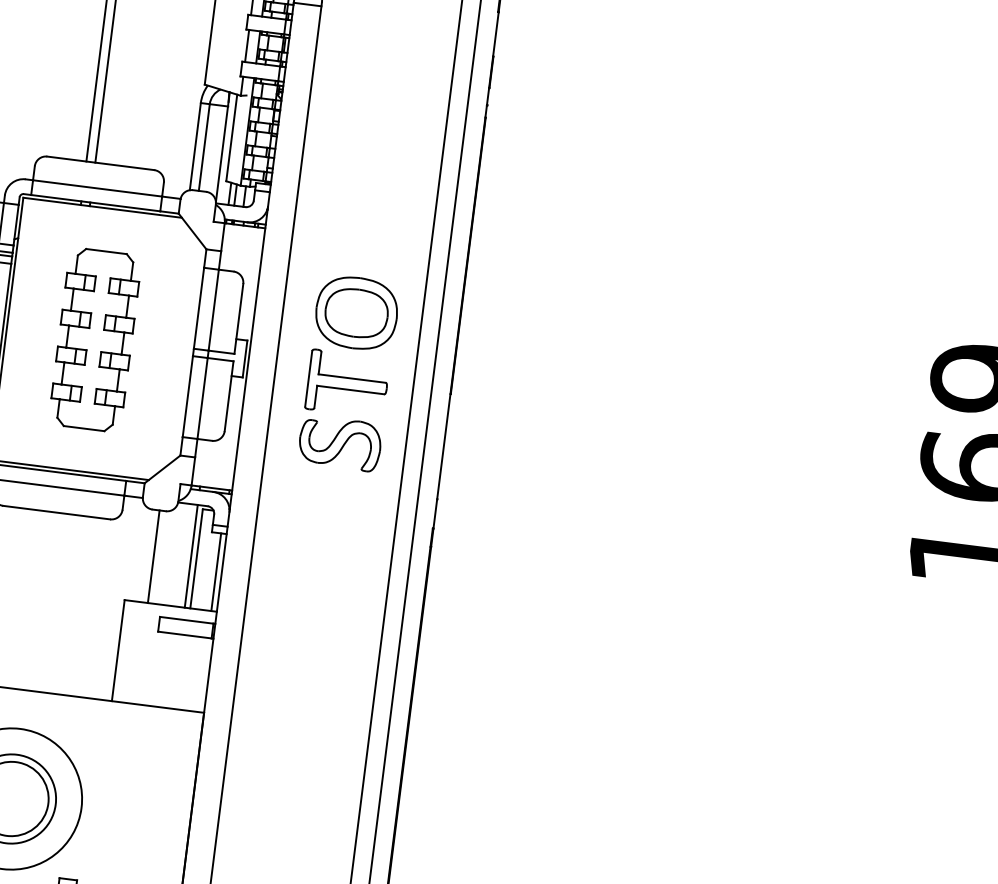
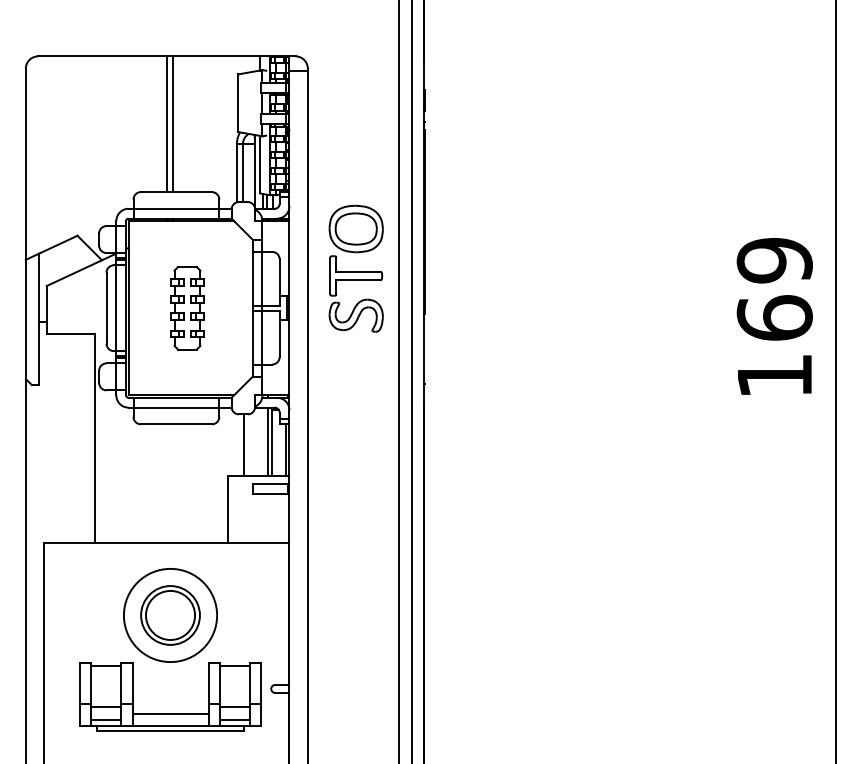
part: (95, 340) -> (187, 308), size x0.7
part: (348, 372) -> (355, 268), moved

